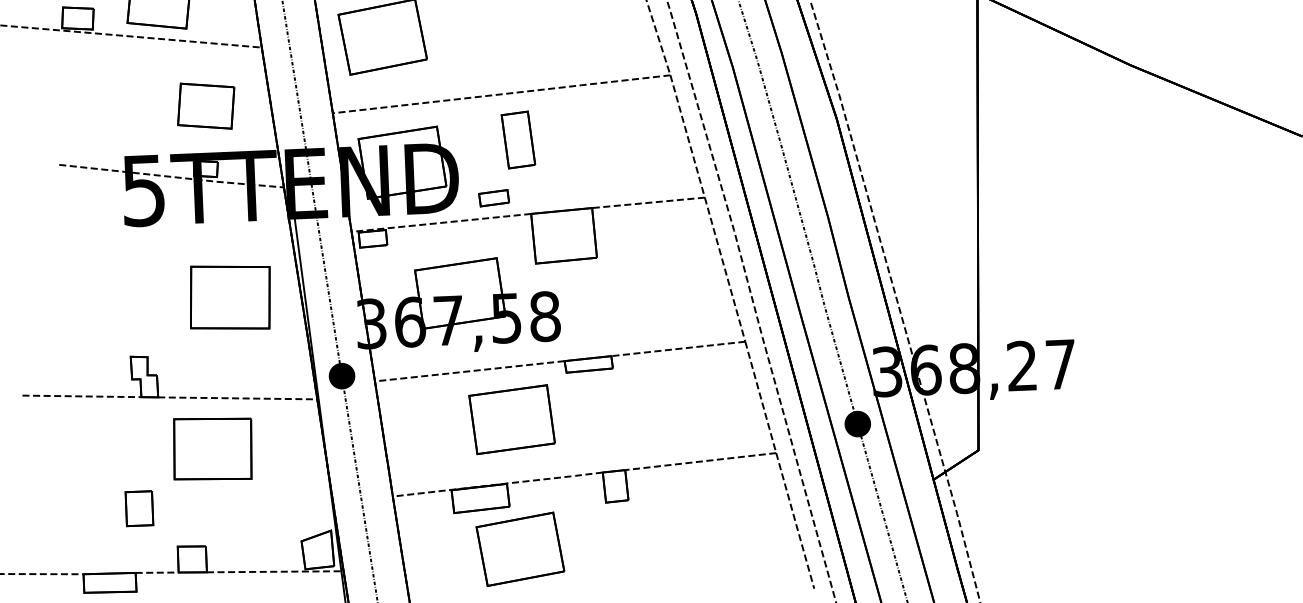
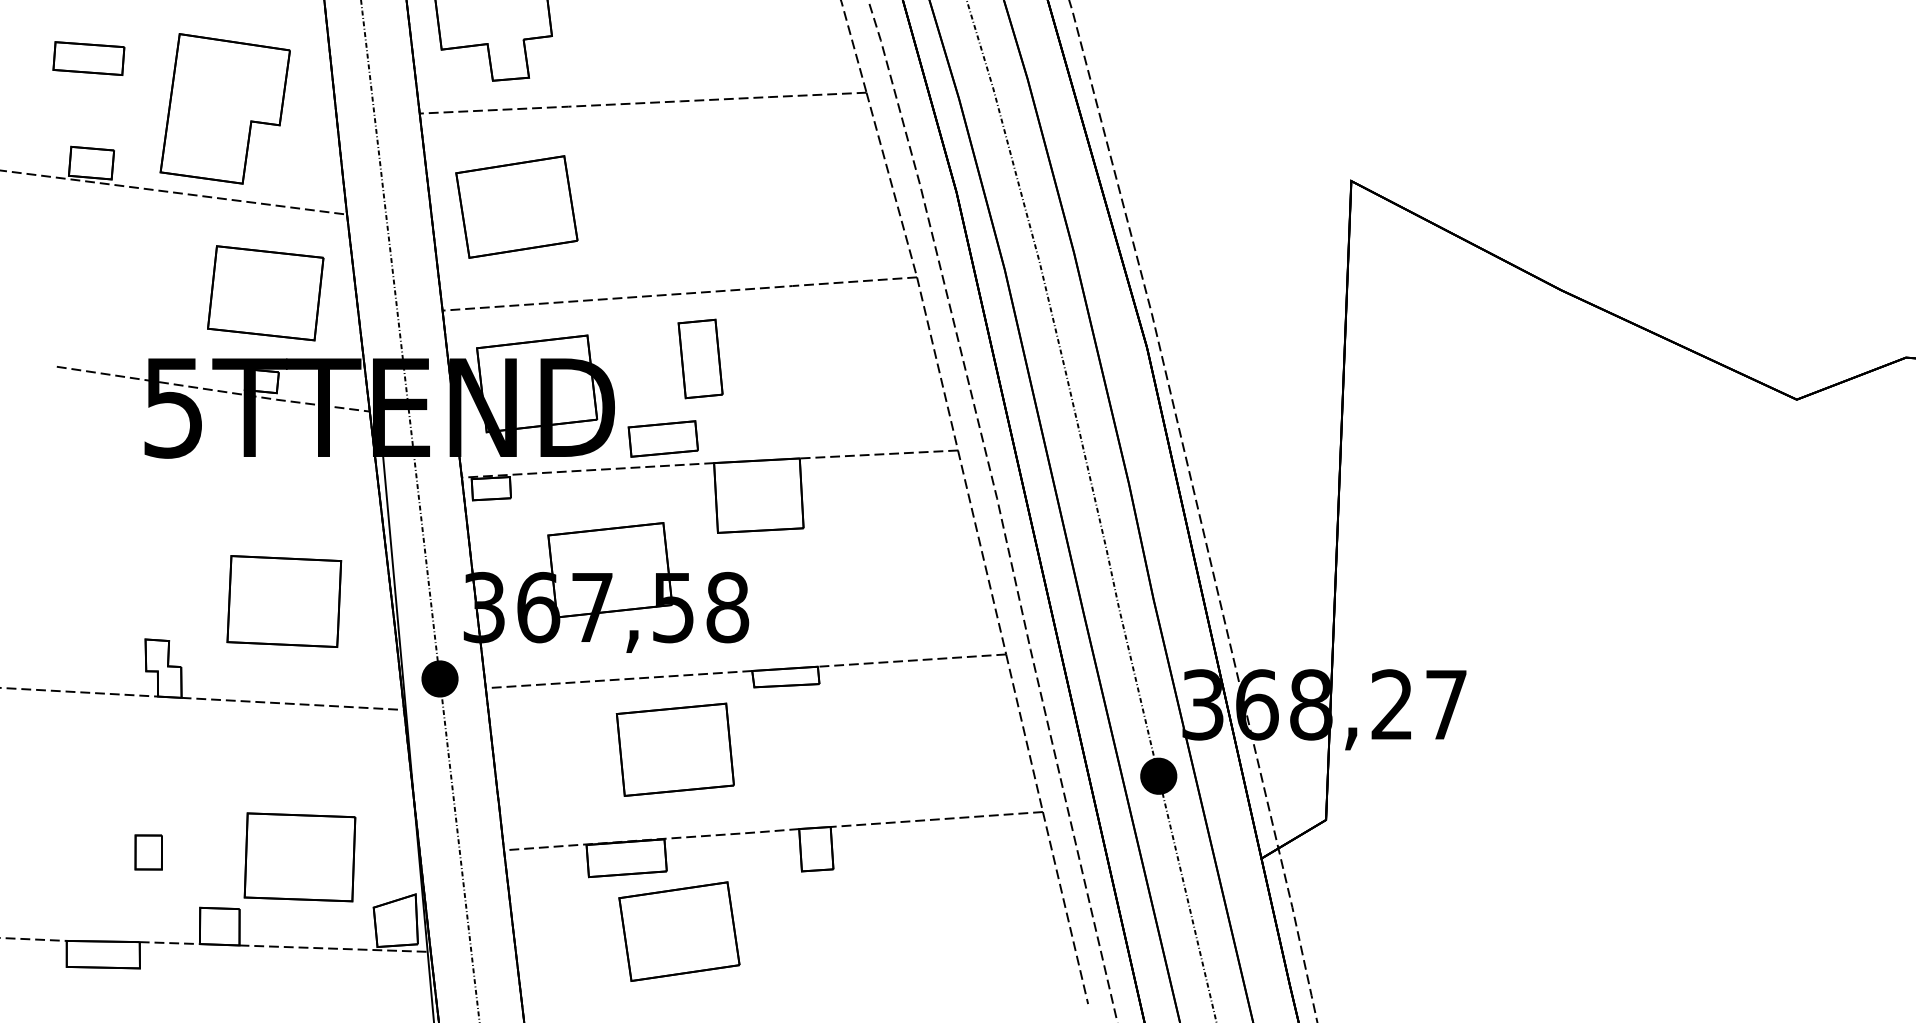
part: (205, 106) -> (265, 293), size x1.43
part: (493, 197) -> (662, 438), size x1.67
part: (230, 297) -> (284, 601), moved
part: (212, 449) -> (299, 857), moved
part: (139, 508) -> (148, 852), size x0.71

